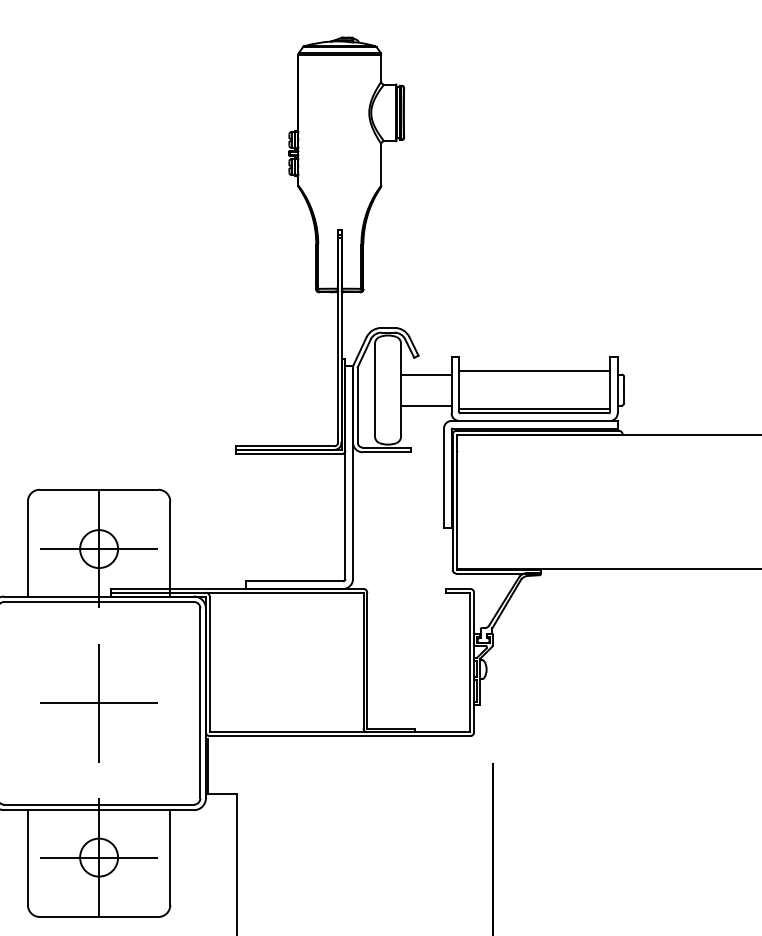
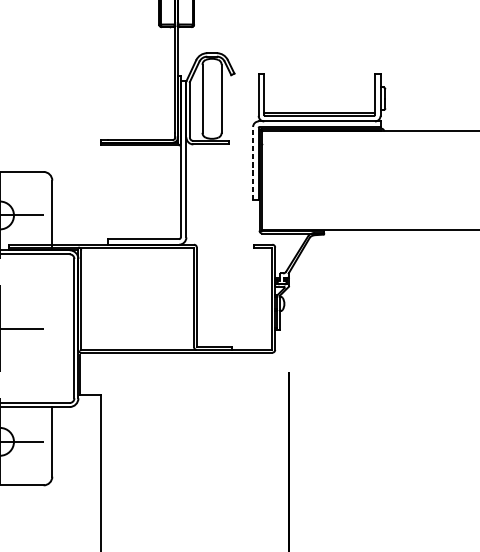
line: (534, 371) -> (319, 85), removed
line: (426, 374) -> (240, 87), removed
line: (426, 405) -> (240, 110), removed
line: (443, 478) -> (252, 163), solid -> dashed

